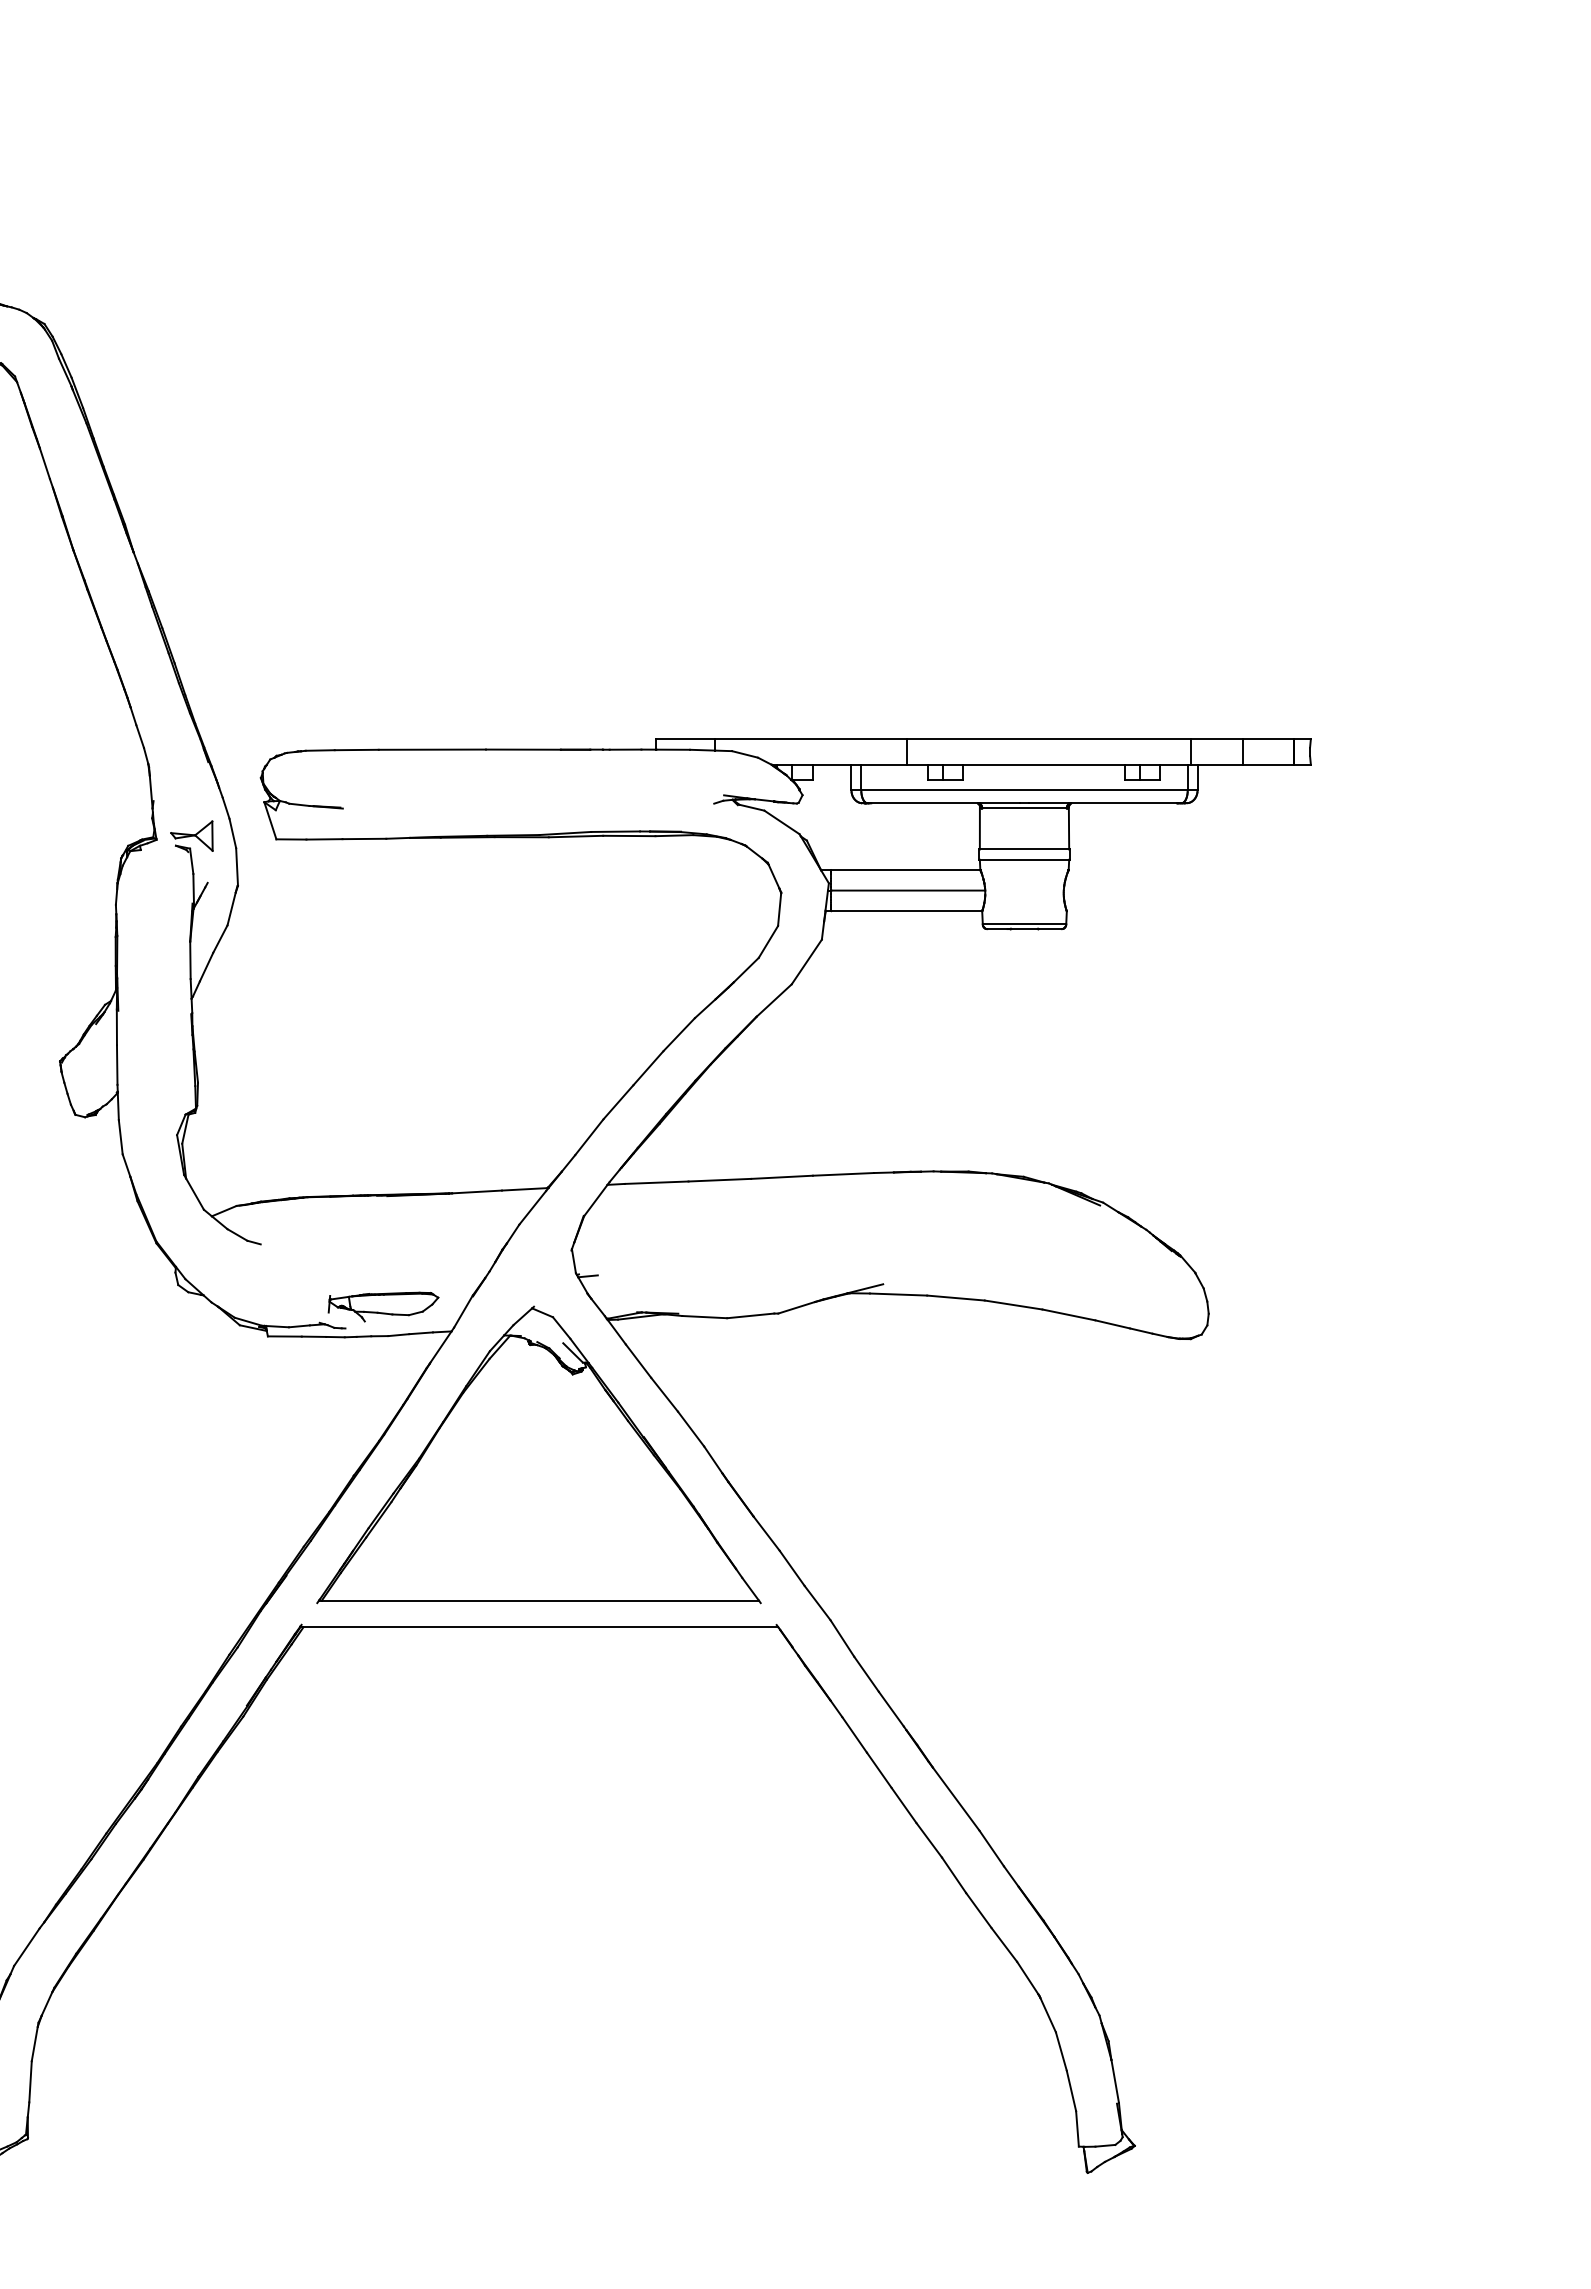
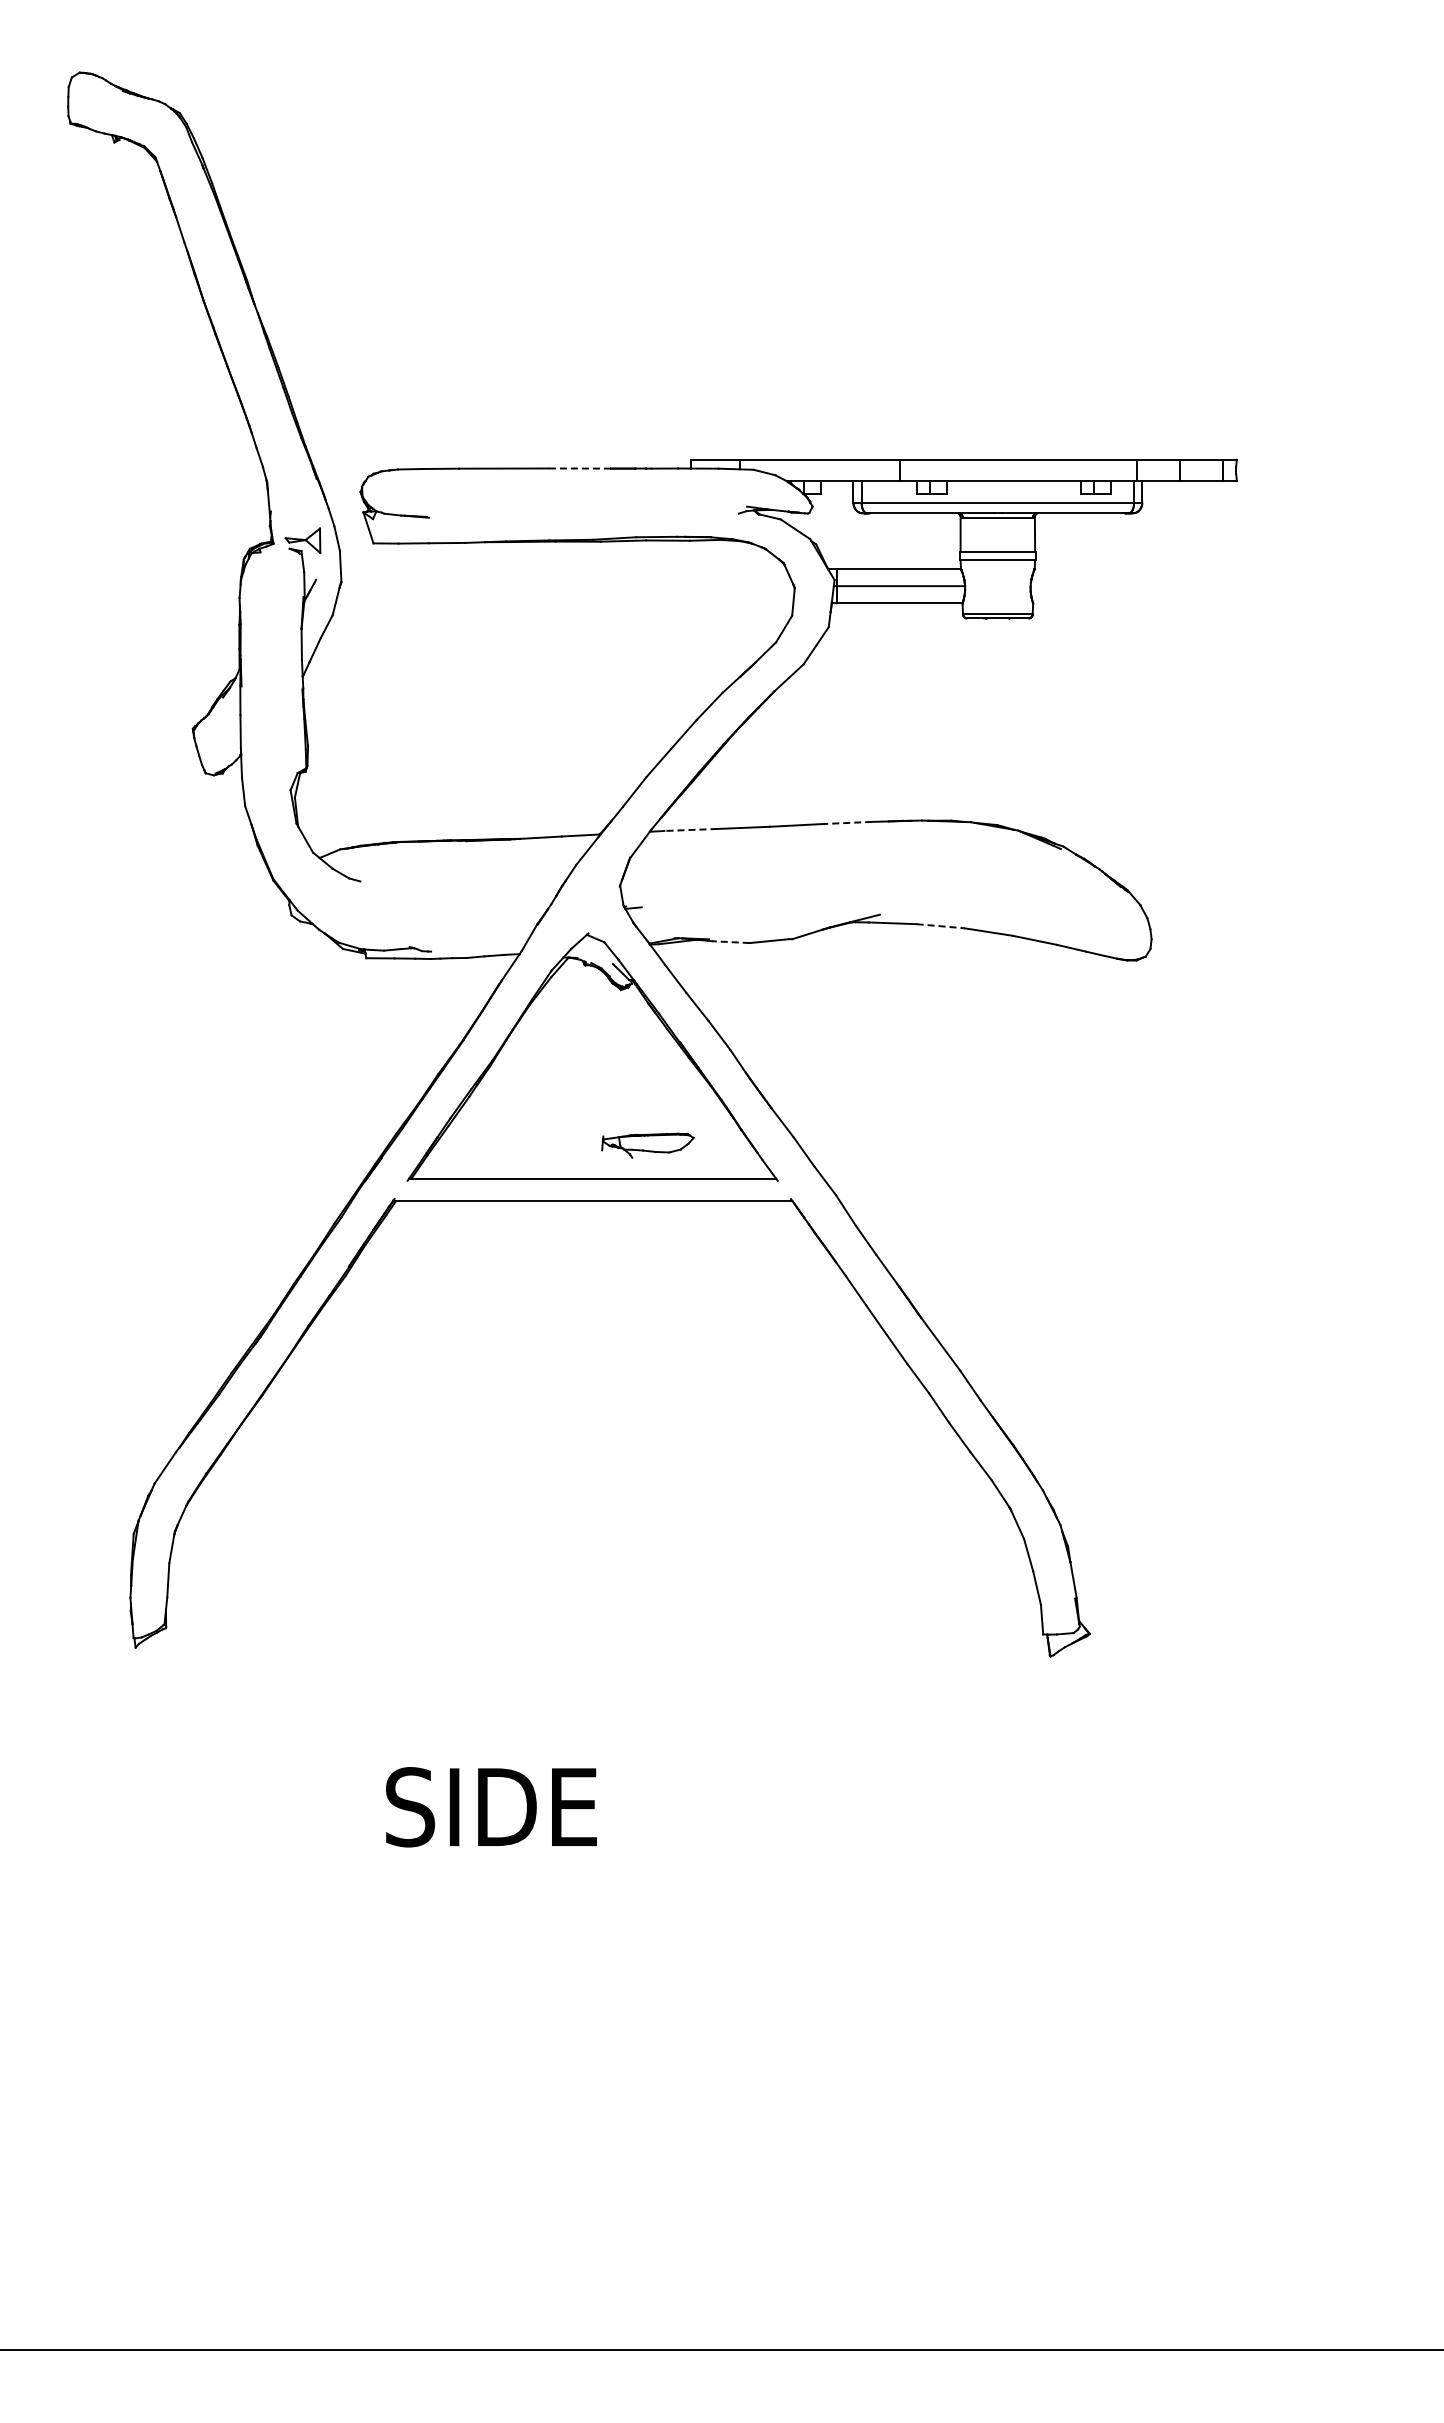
line: (523, 749) -> (579, 468), solid -> dashed
line: (843, 1174) -> (846, 823), solid -> dashed
line: (656, 1182) -> (690, 829), solid -> dashed
line: (956, 1298) -> (941, 926), solid -> dashed
part: (383, 1306) -> (647, 1145), moved
line: (704, 1317) -> (730, 942), solid -> dashed

